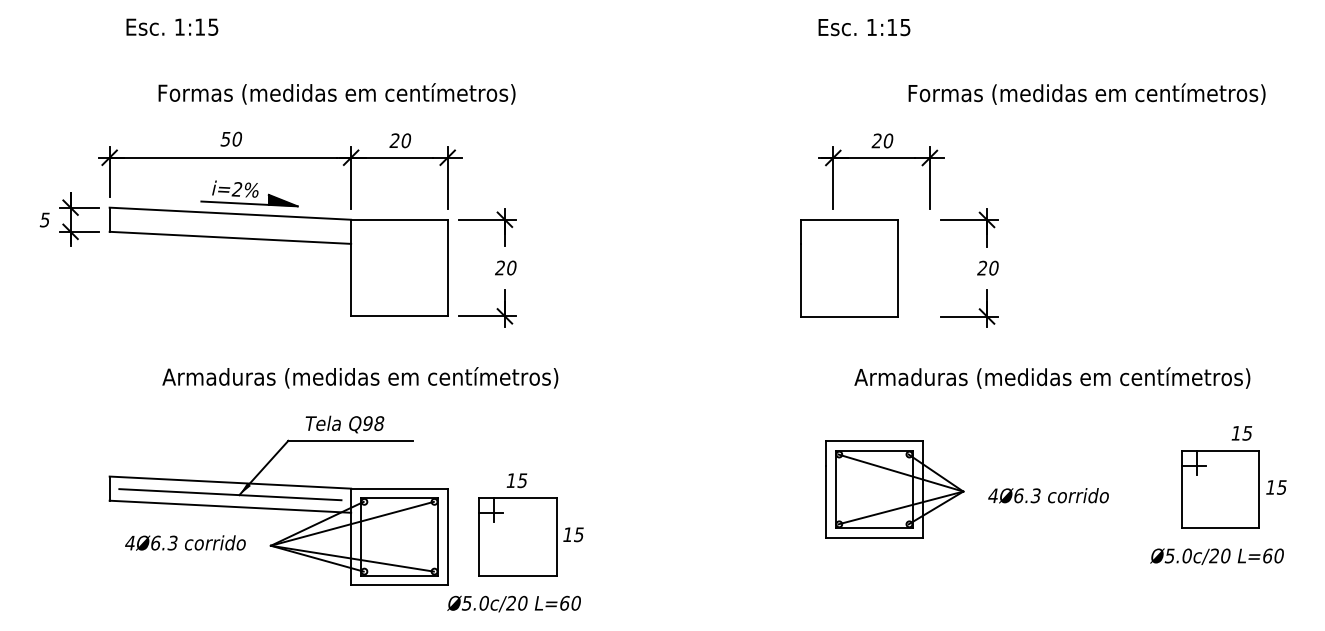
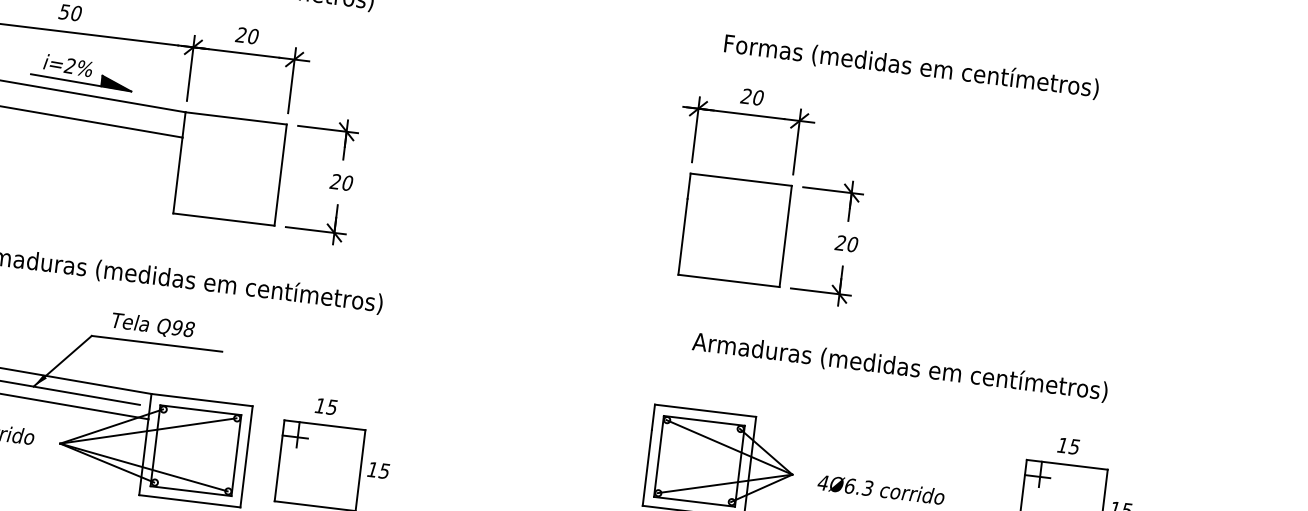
text: (1086, 93) -> (911, 65), moved
part: (849, 268) -> (734, 230), moved
text: (1241, 433) -> (1068, 446), moved

